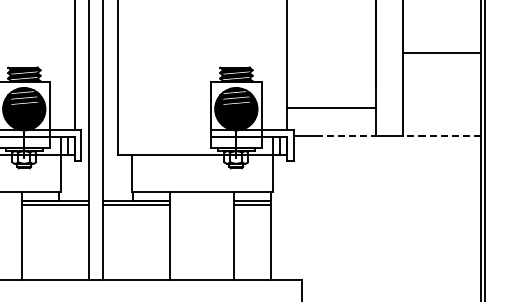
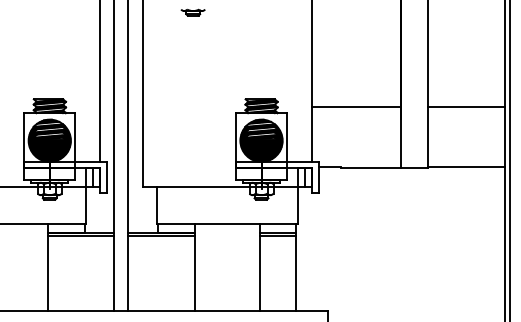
line: (441, 52) -> (466, 107), moved
line: (330, 107) -> (355, 107), moved
line: (441, 135) -> (466, 167), dashed -> solid
line: (345, 136) -> (370, 168), dashed -> solid

